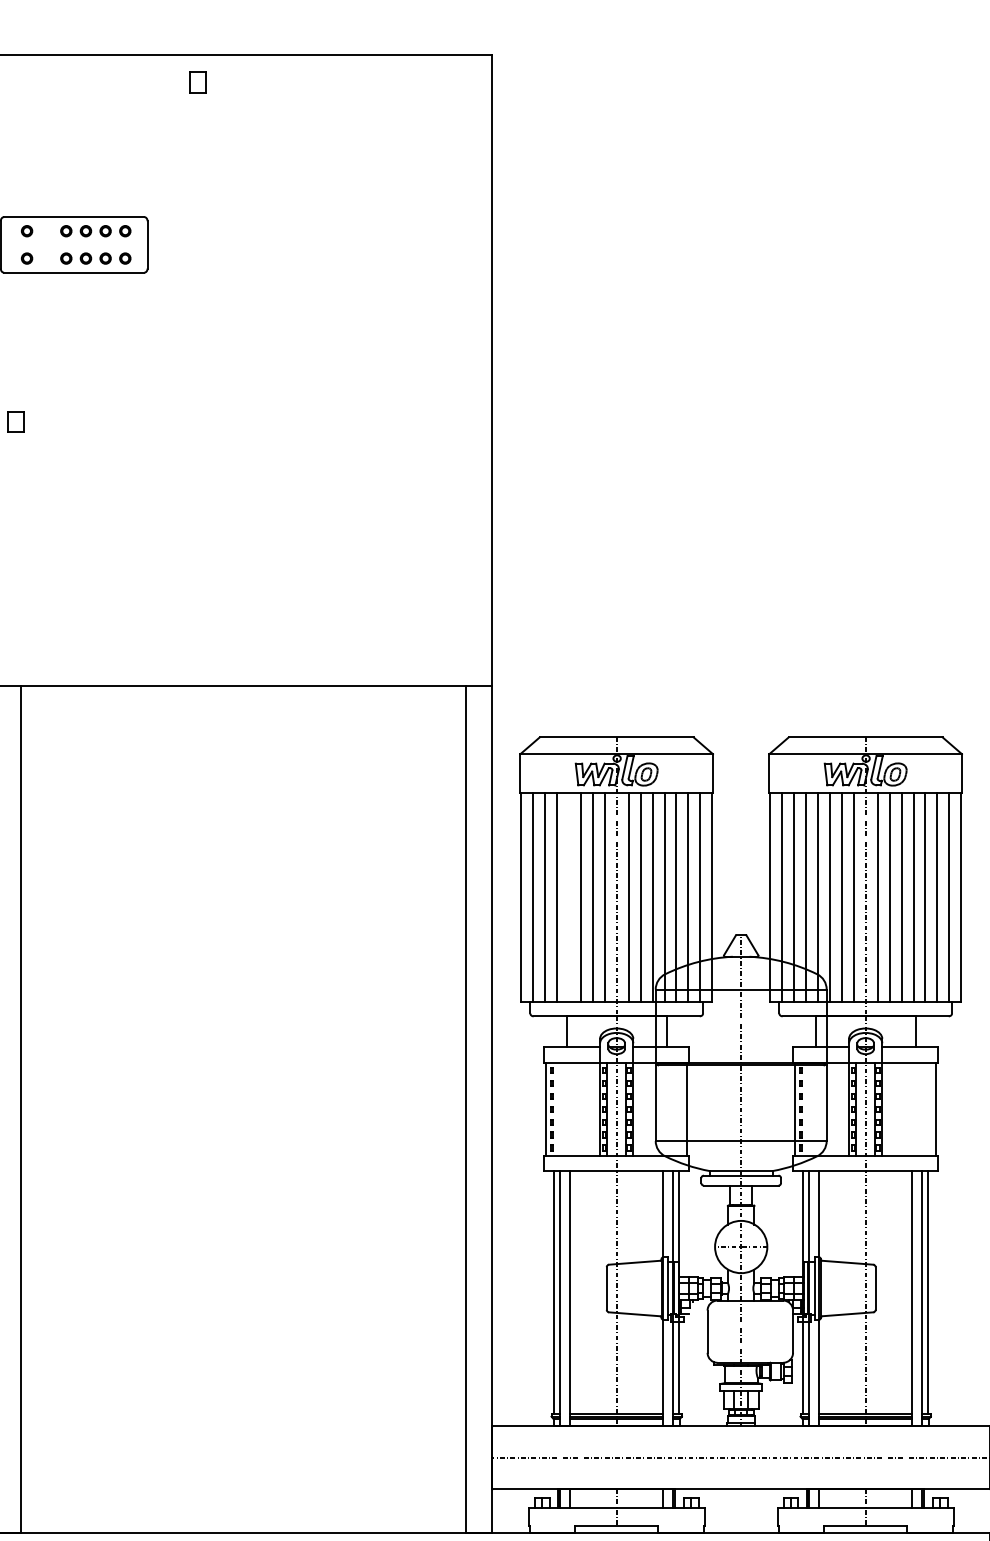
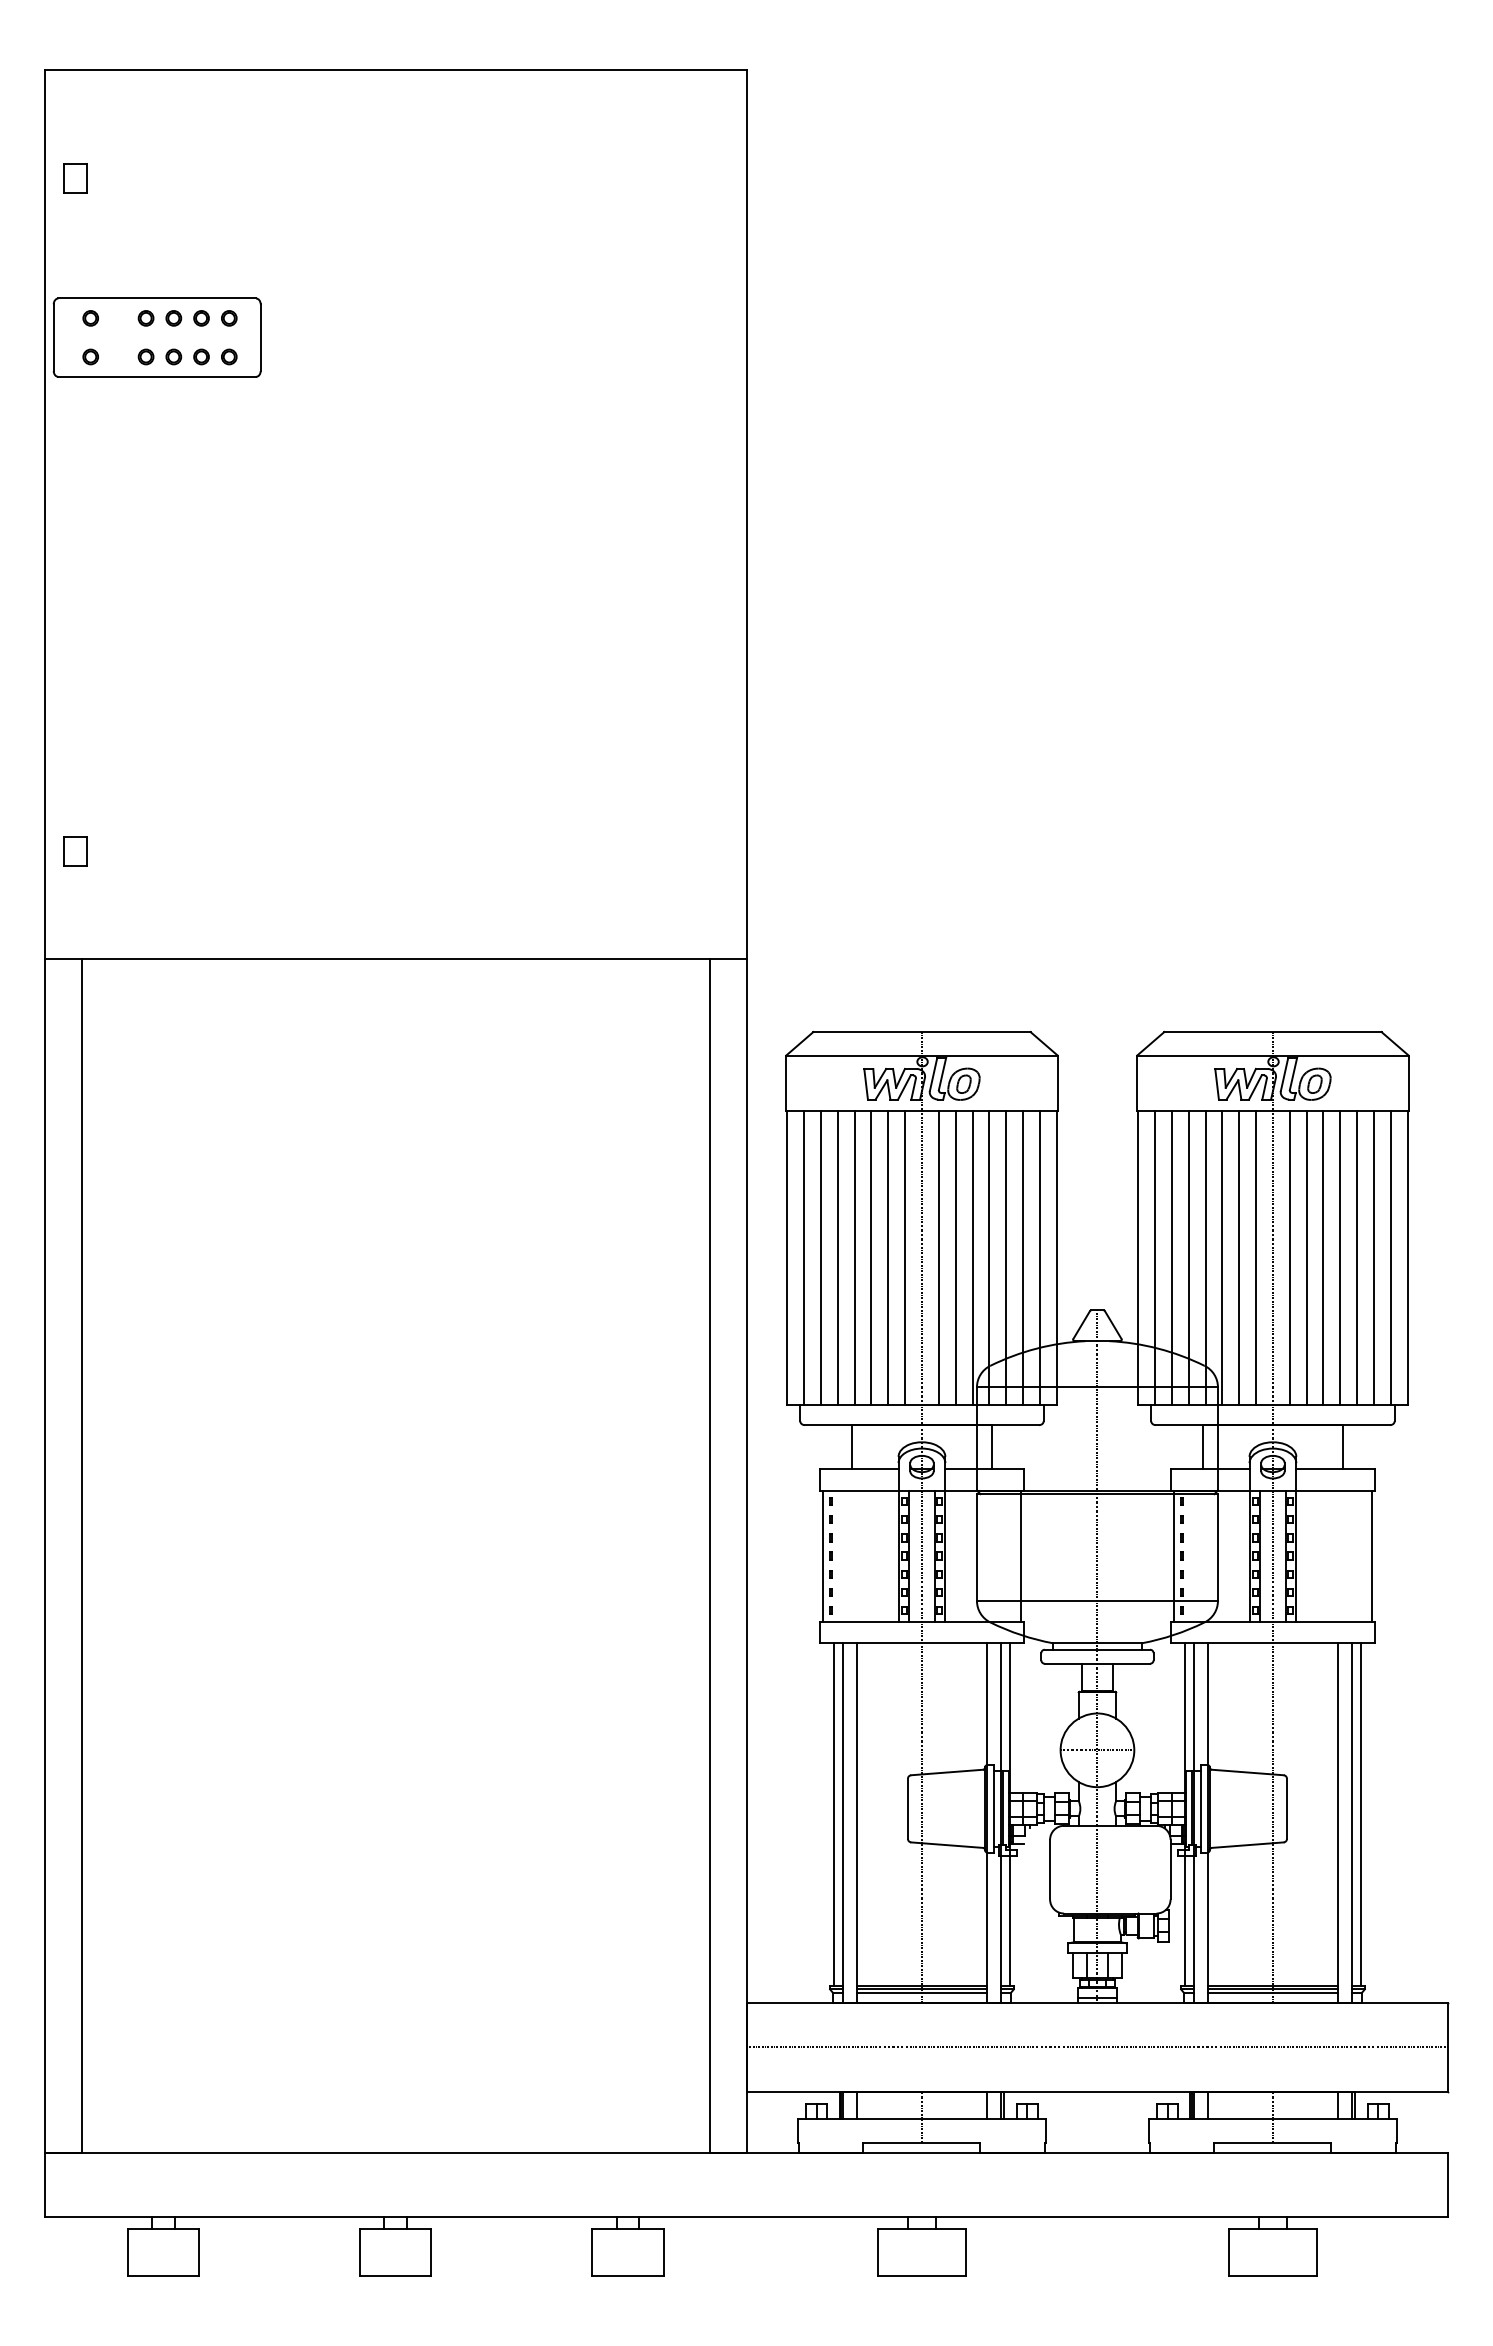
part: (197, 82) -> (75, 178), moved
part: (16, 422) -> (75, 851), moved
line: (568, 897) -> (854, 1257), added

